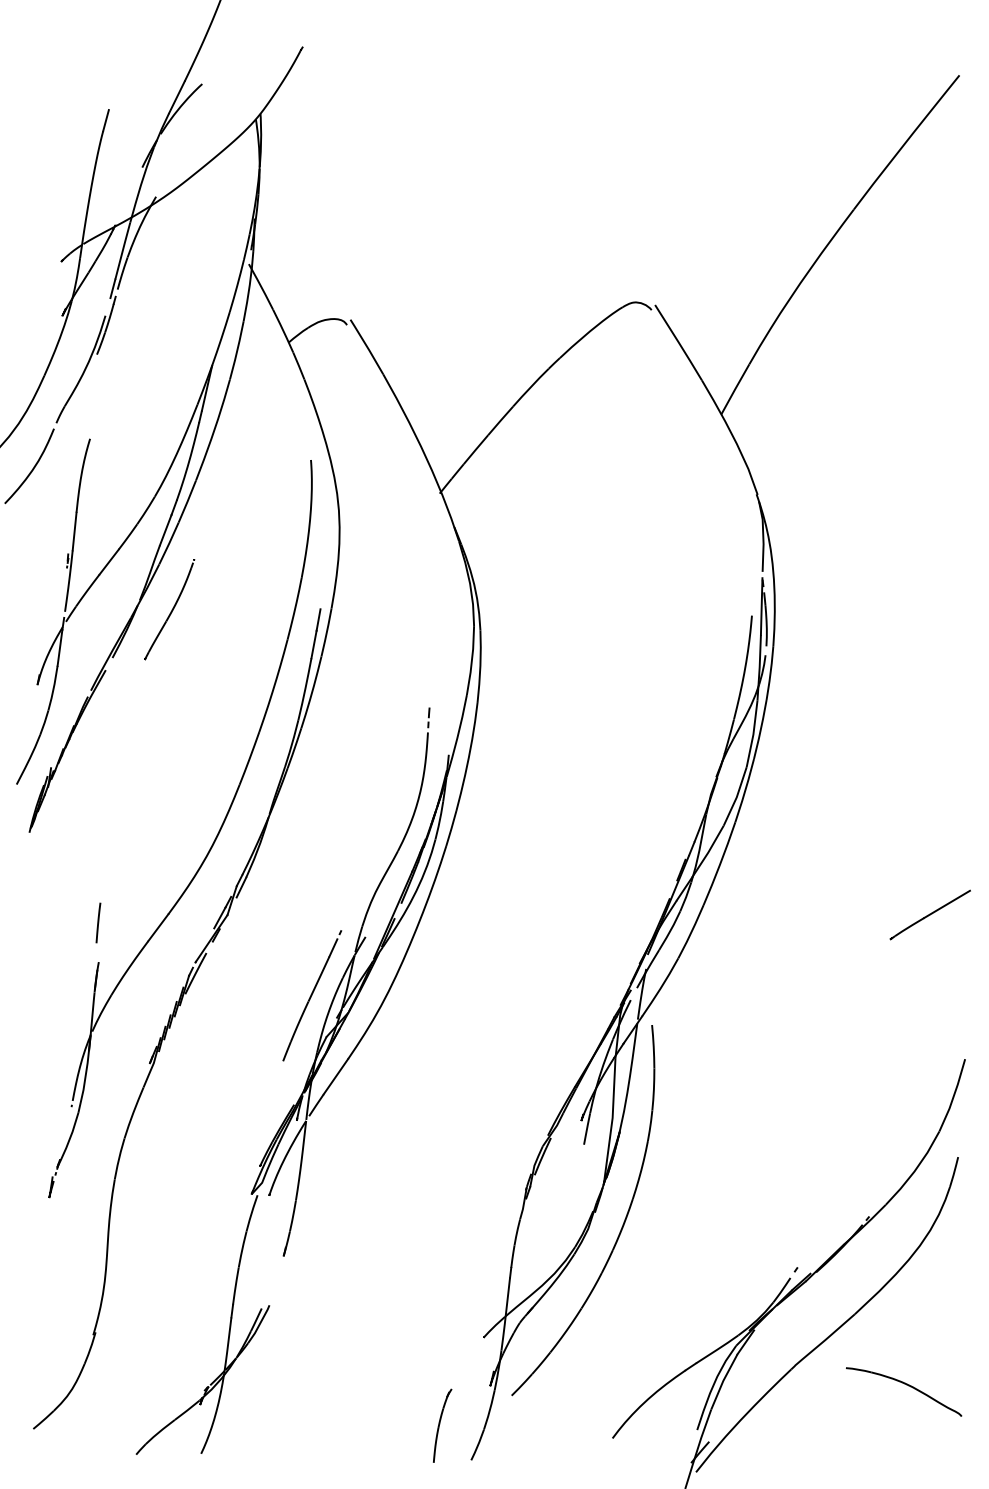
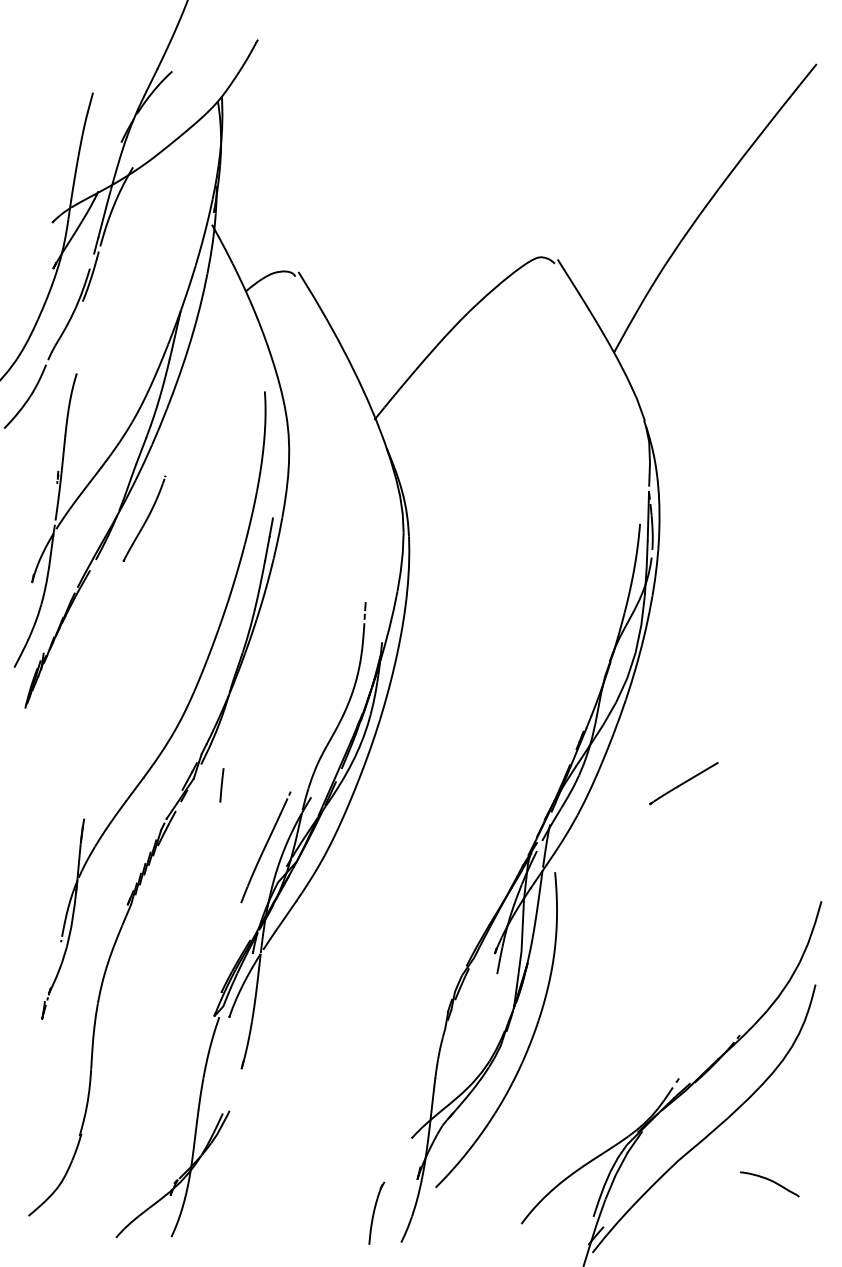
line: (929, 914) -> (683, 783), moved
line: (97, 923) -> (221, 785), moved
part: (904, 1391) -> (769, 1184), size x0.6

